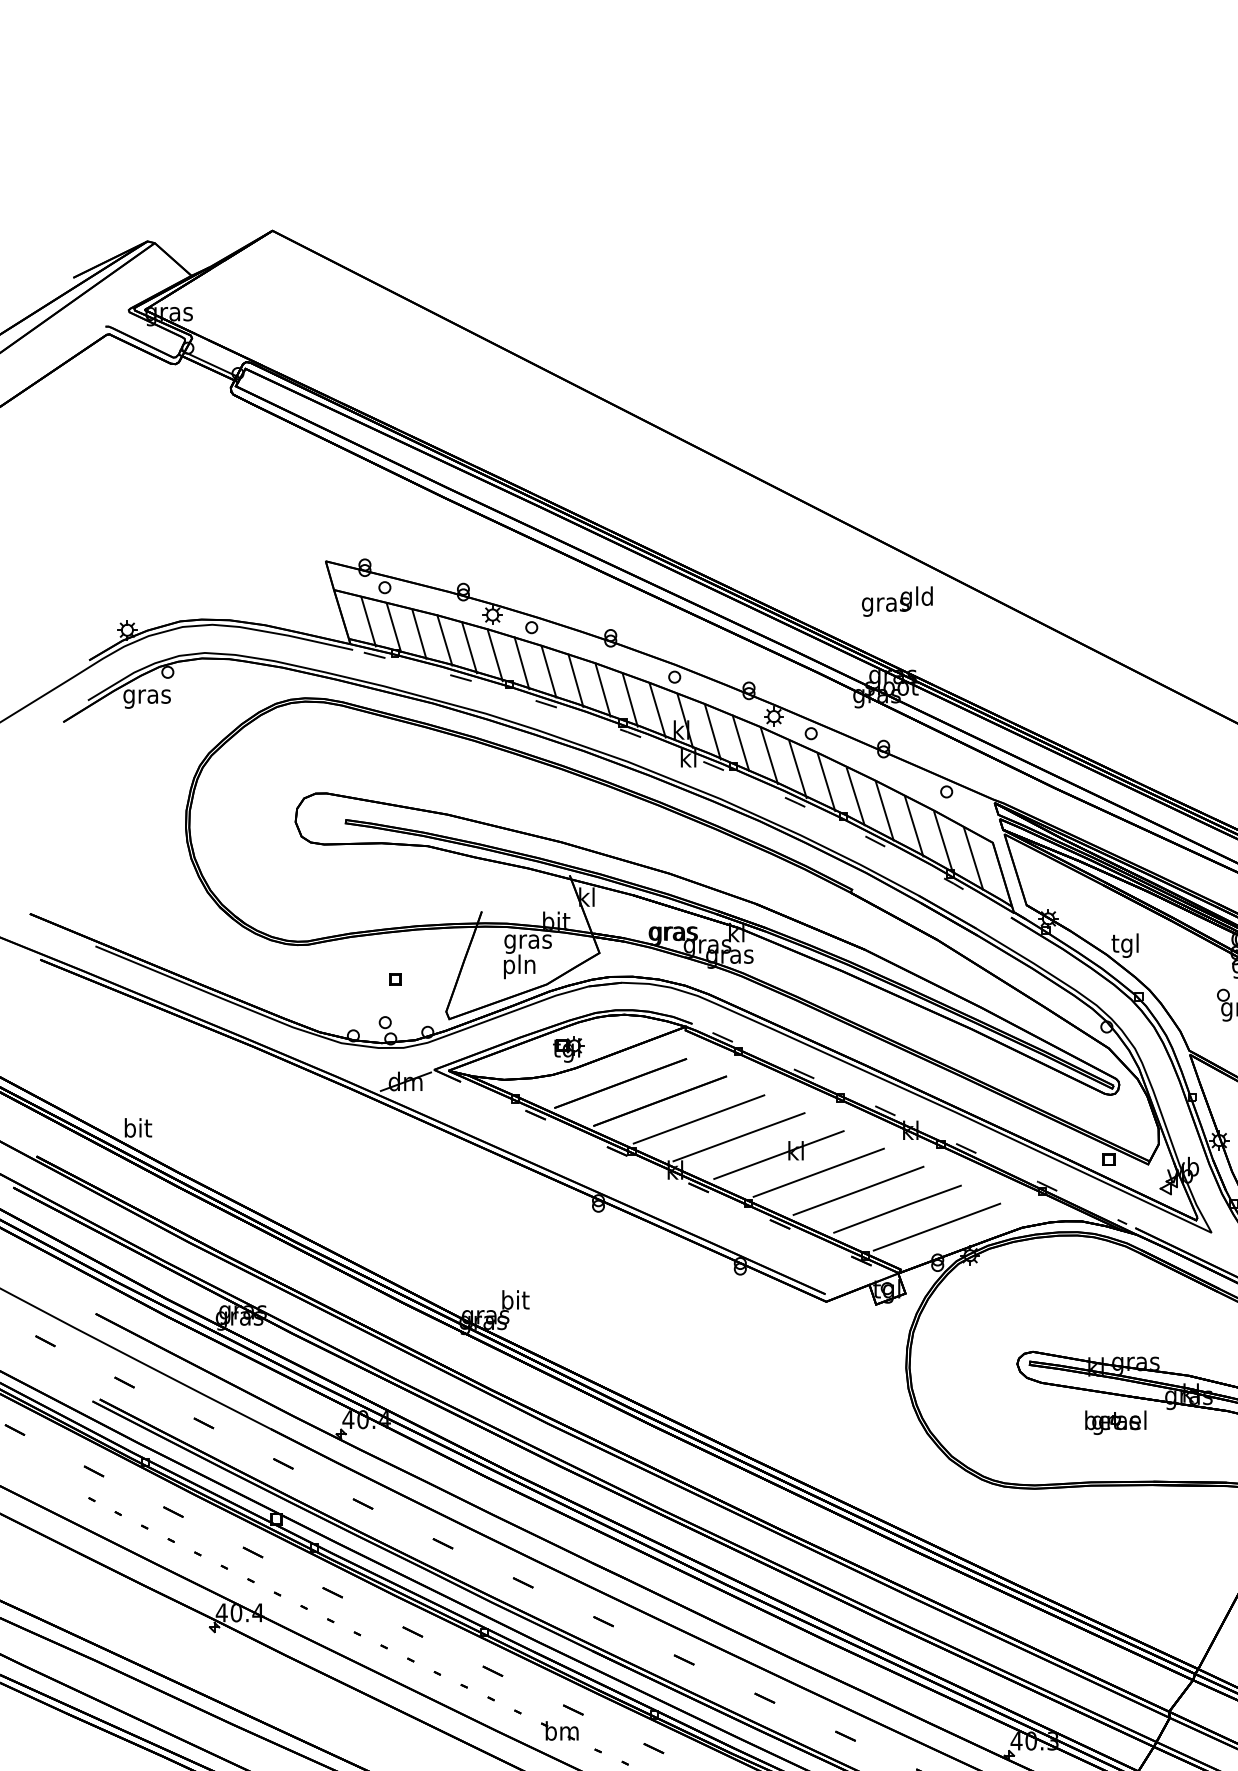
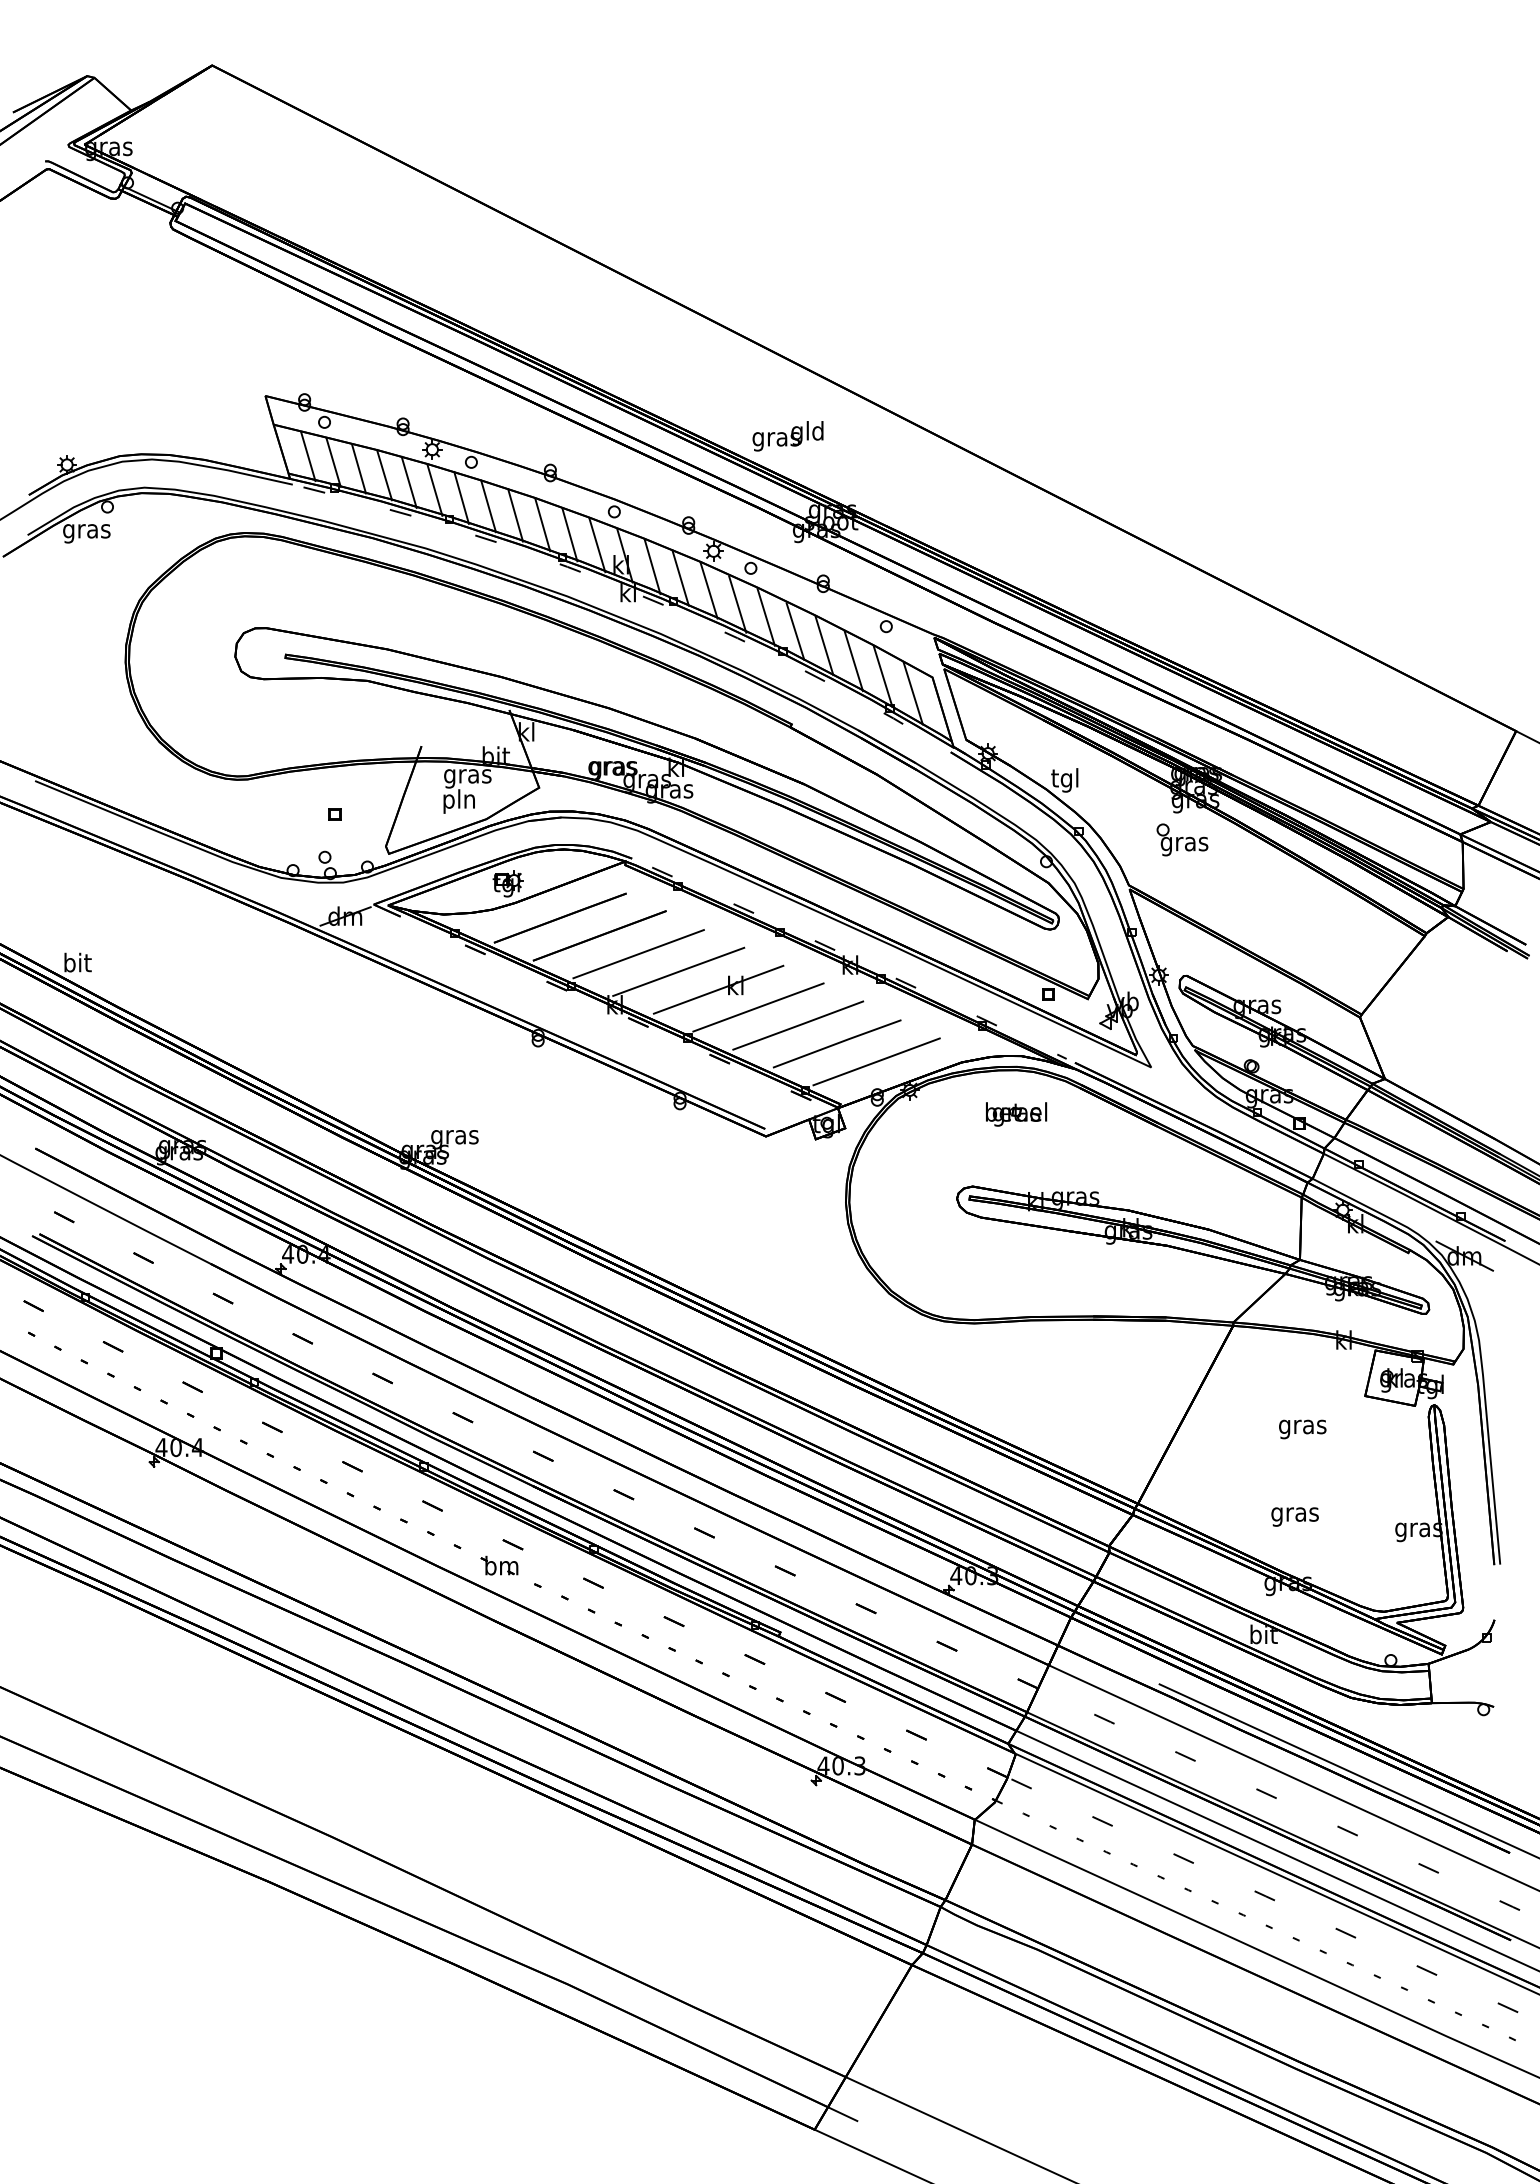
text: (896, 601) -> (787, 436), moved
text: (514, 1301) -> (454, 1136), bit -> gras
part: (1115, 1422) -> (1016, 1114), moved

